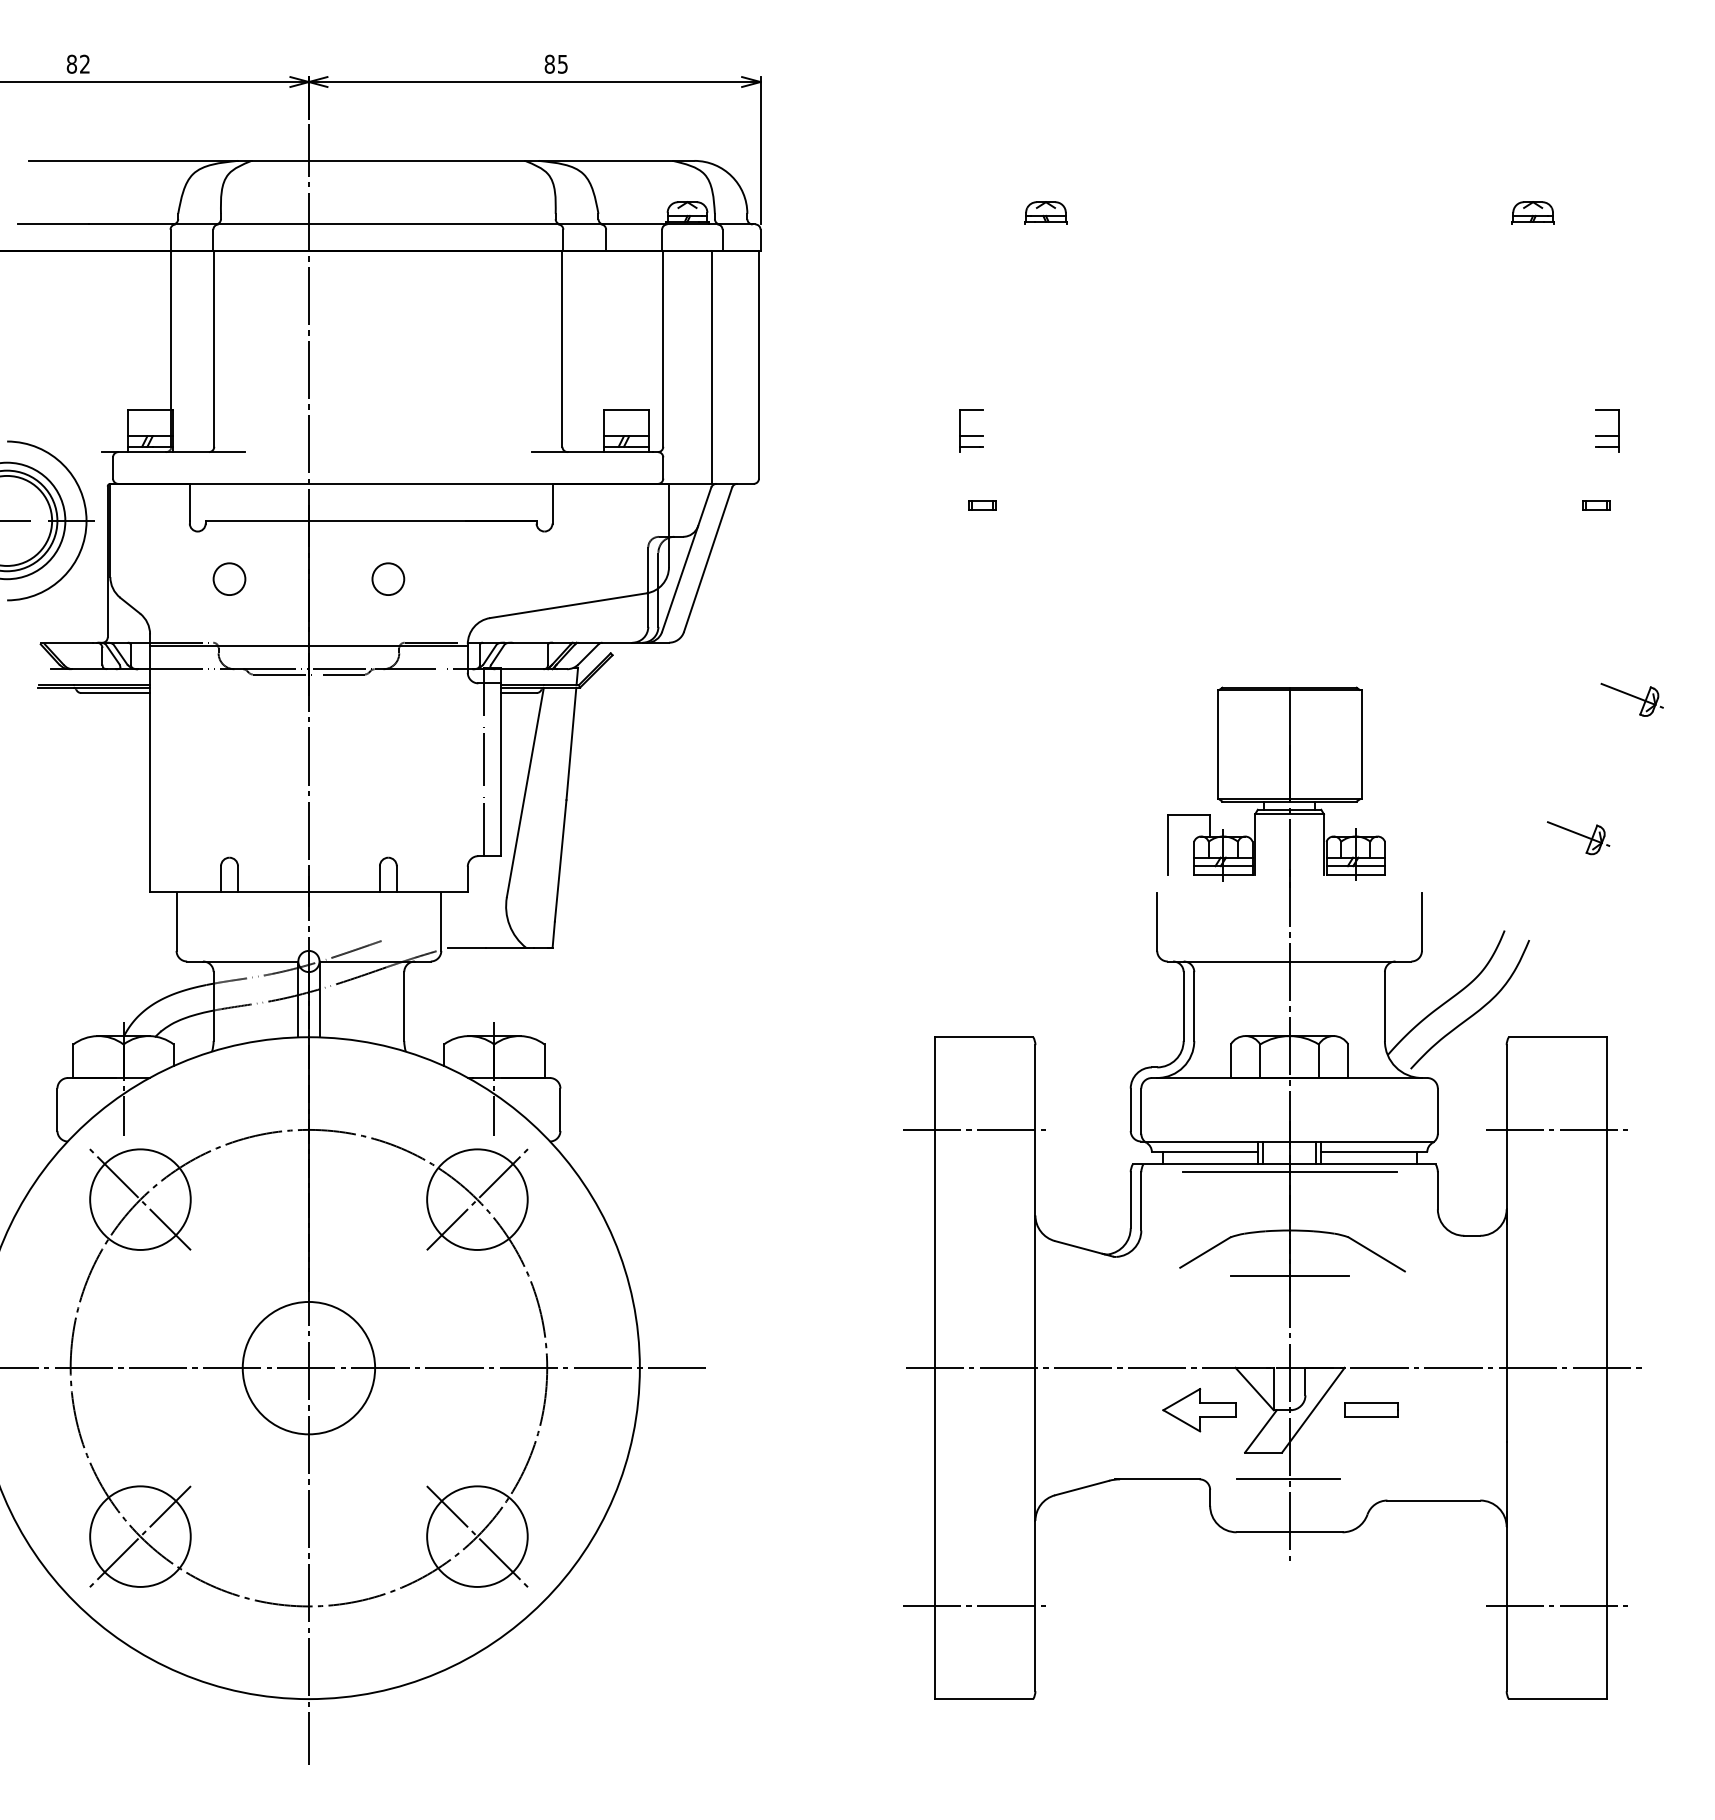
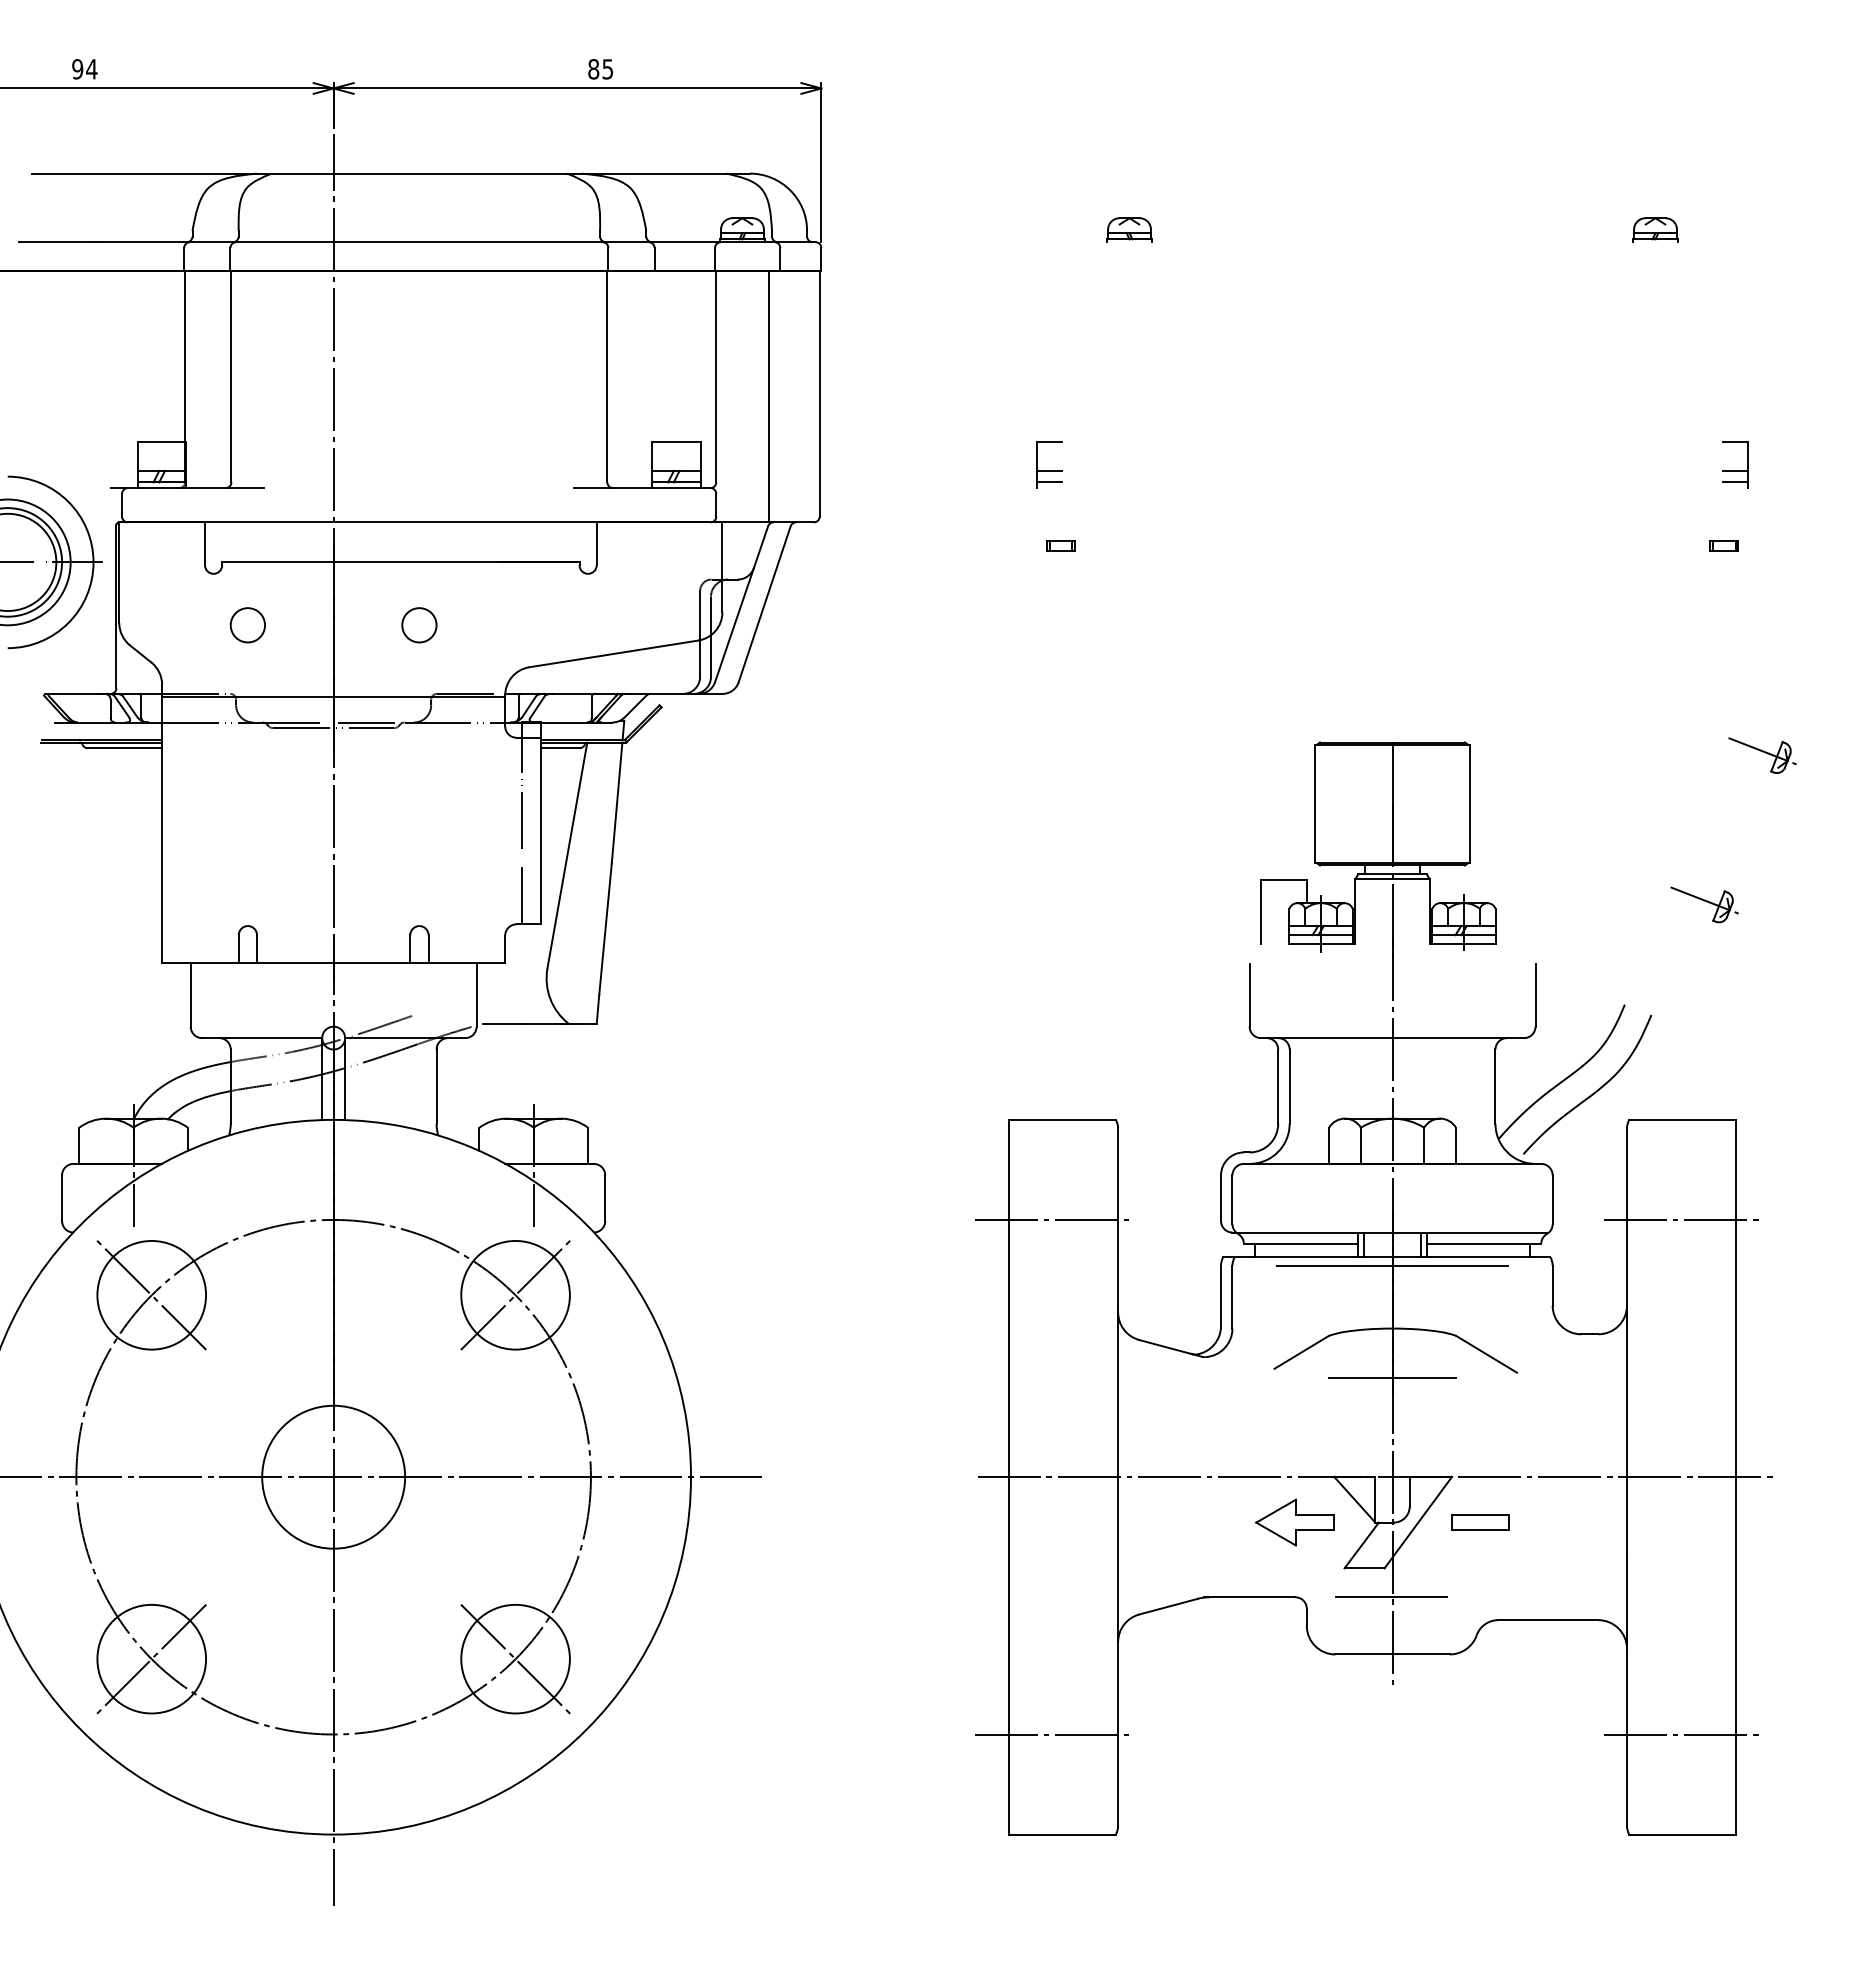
text: (78, 64) -> (84, 69), 82 -> 94

